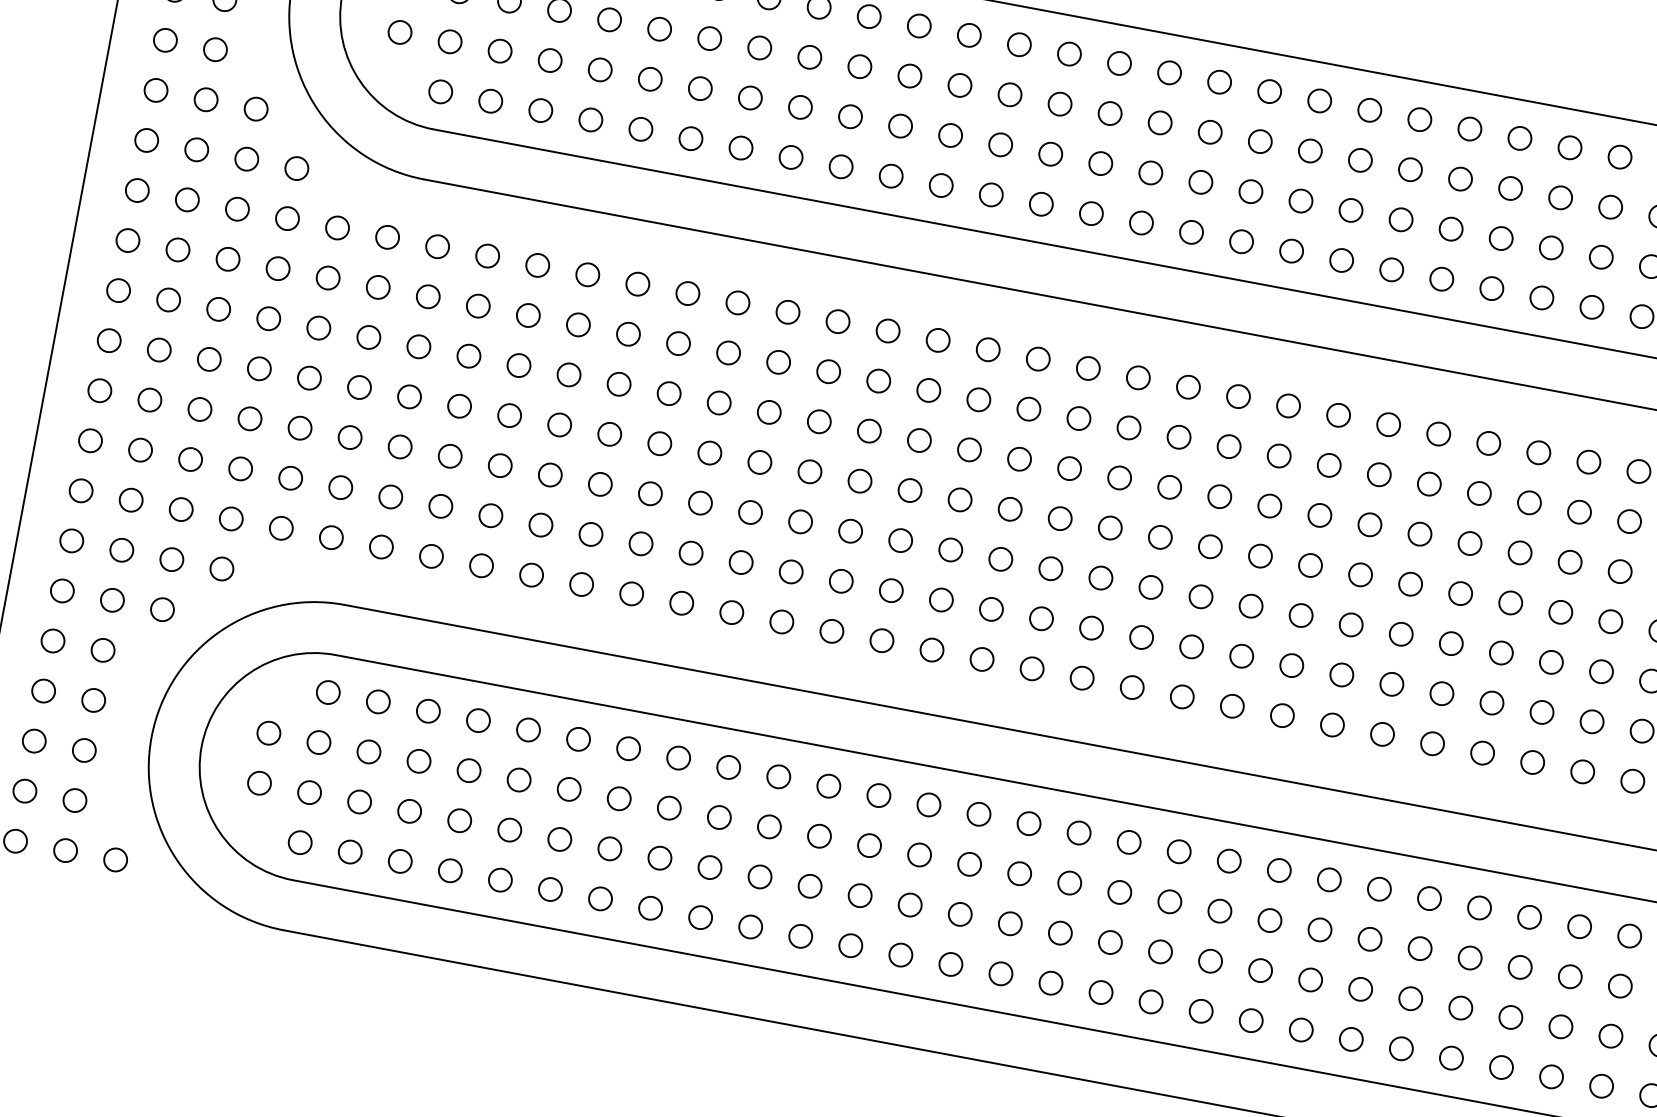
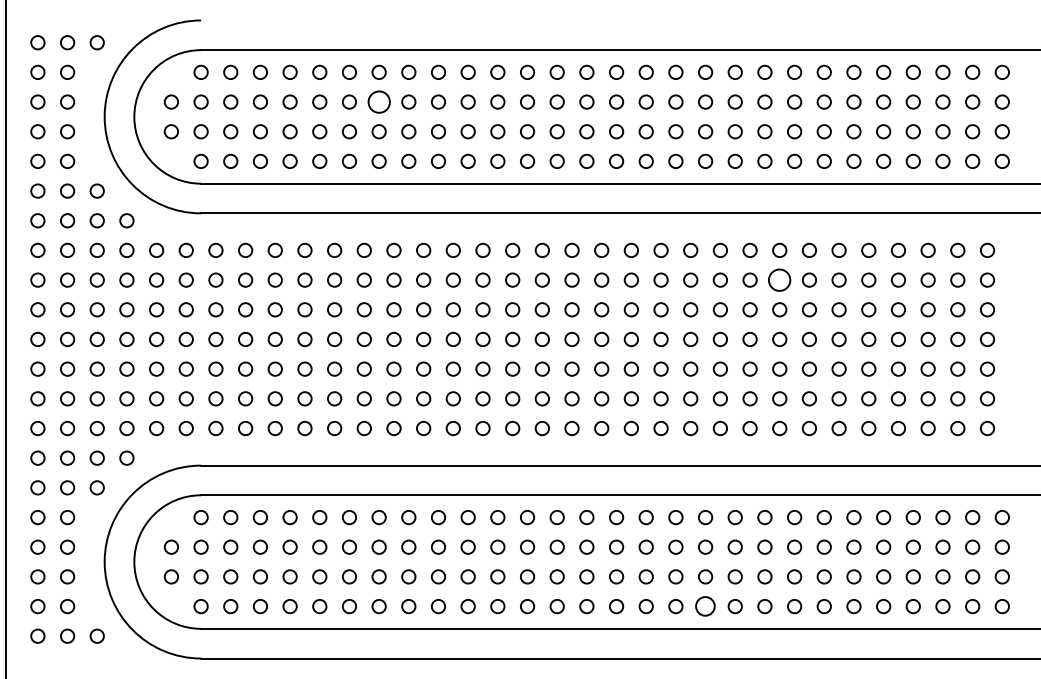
circle: (758, 46) -> (378, 101), size x1.6
circle: (1379, 473) -> (779, 279), size x1.6
circle: (1150, 1001) -> (705, 606), size x1.4

